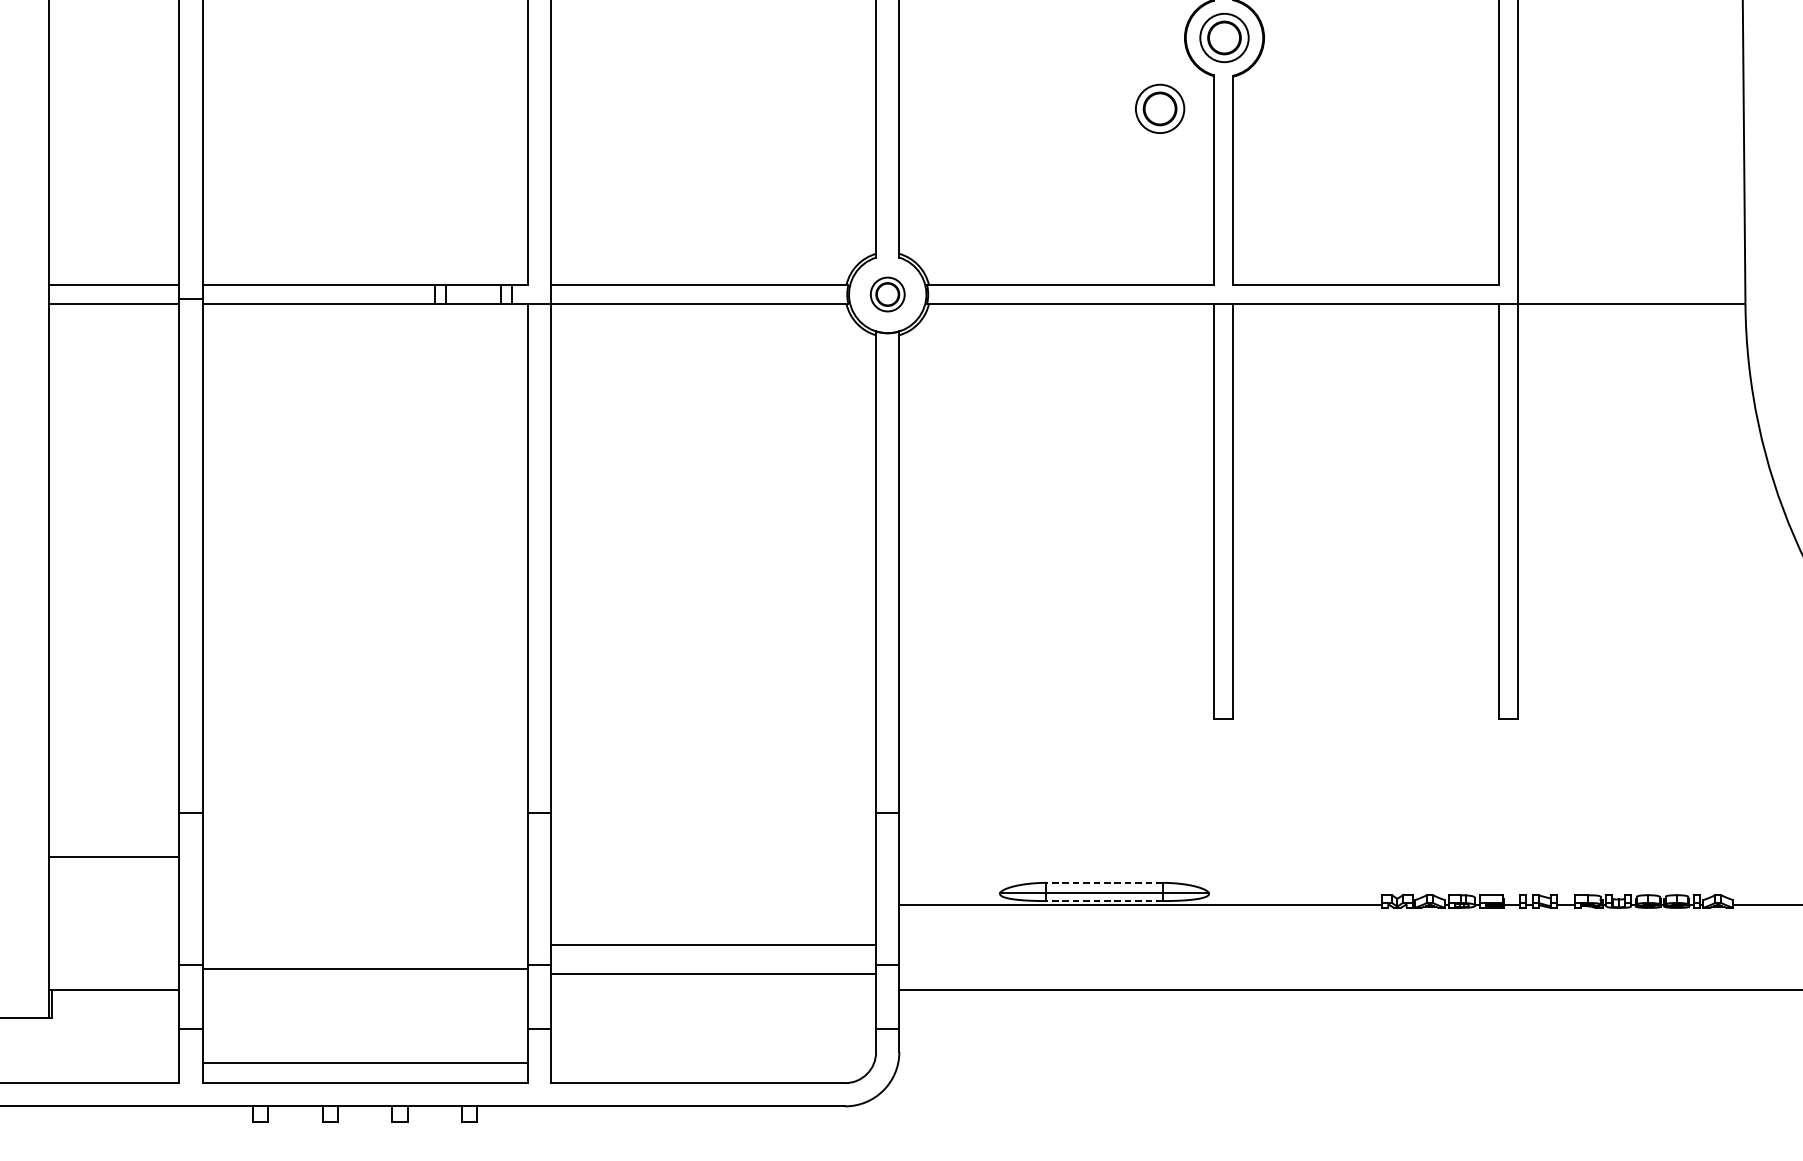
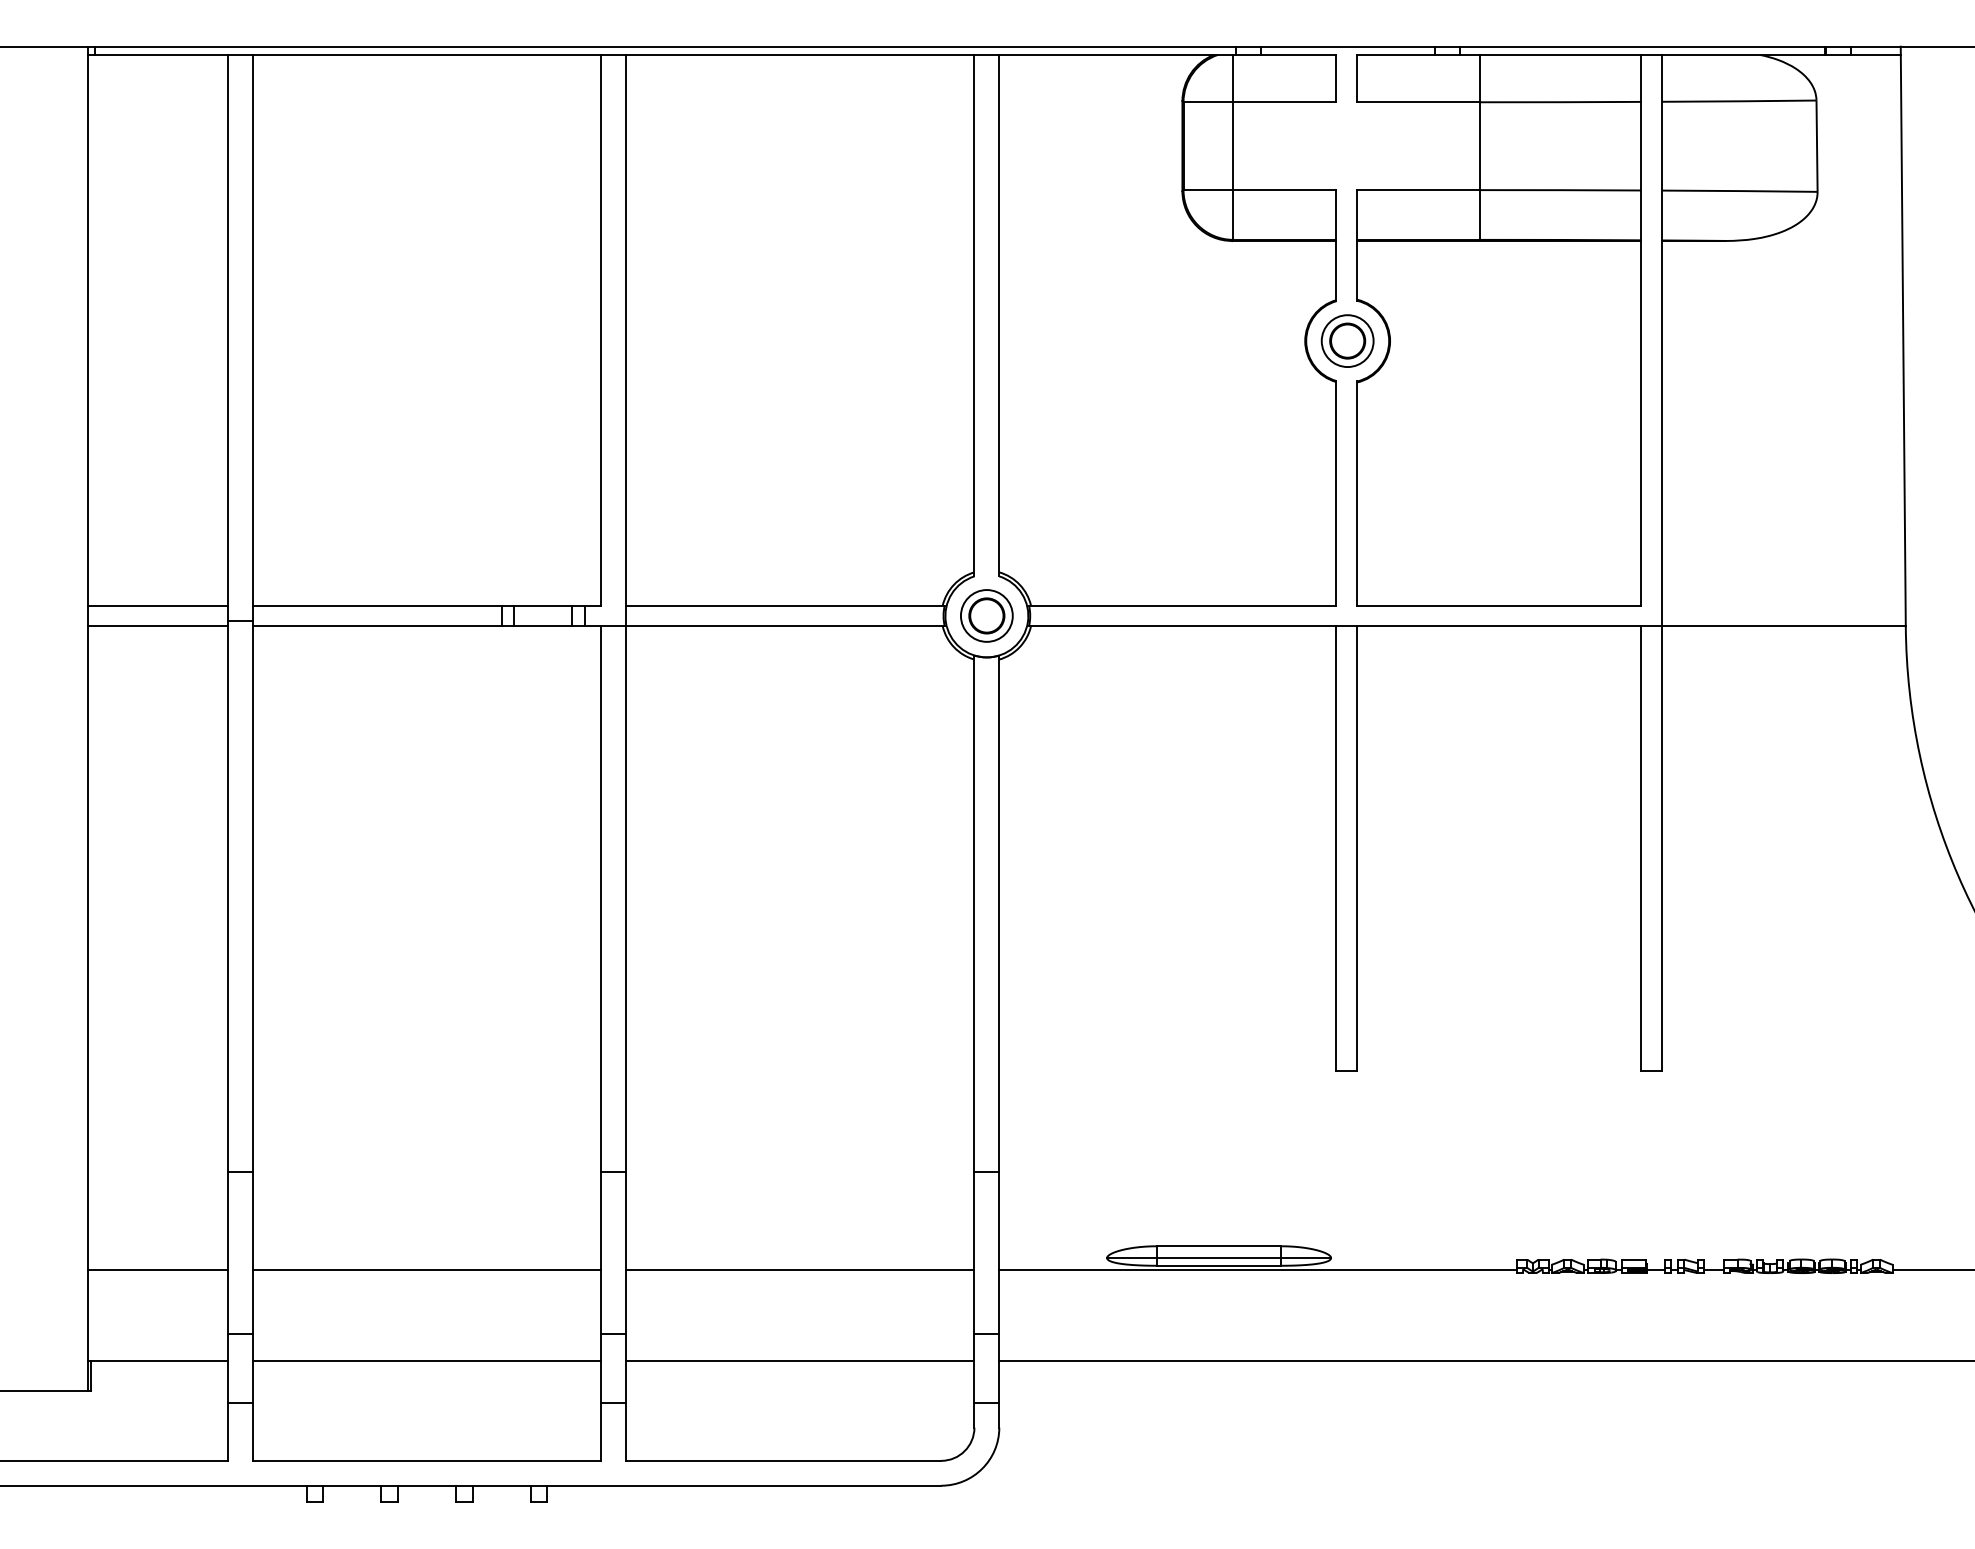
part: (1159, 108) -> (1278, 416), removed
part: (887, 294) -> (986, 615), size x1.43
line: (113, 856) -> (157, 1270), moved
line: (1103, 883) -> (1218, 1246), dashed -> solid
line: (1103, 900) -> (1218, 1265), dashed -> solid
line: (713, 944) -> (800, 1361), moved
line: (364, 968) -> (426, 1270), moved
line: (713, 974) -> (800, 1270), moved
line: (364, 1063) -> (426, 1361), moved

